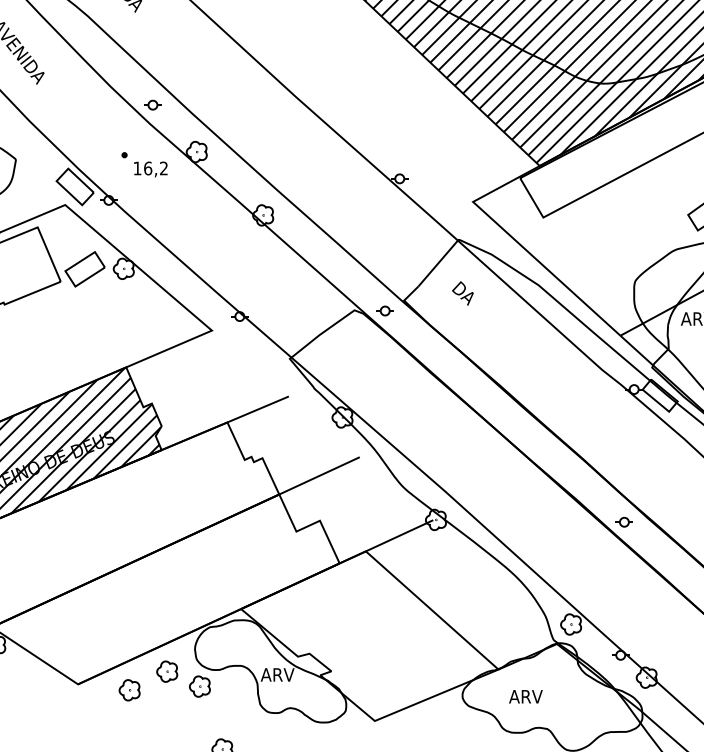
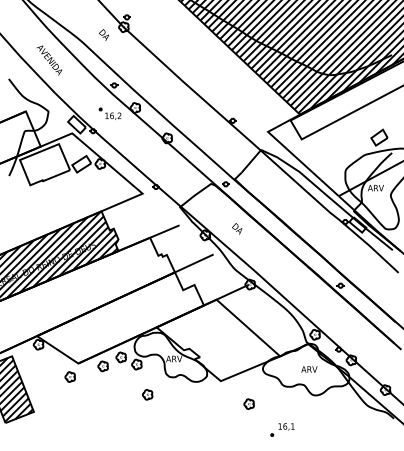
text: (463, 292) -> (237, 228), moved
text: (526, 696) -> (309, 369), moved
part: (59, 711) -> (69, 376), added

